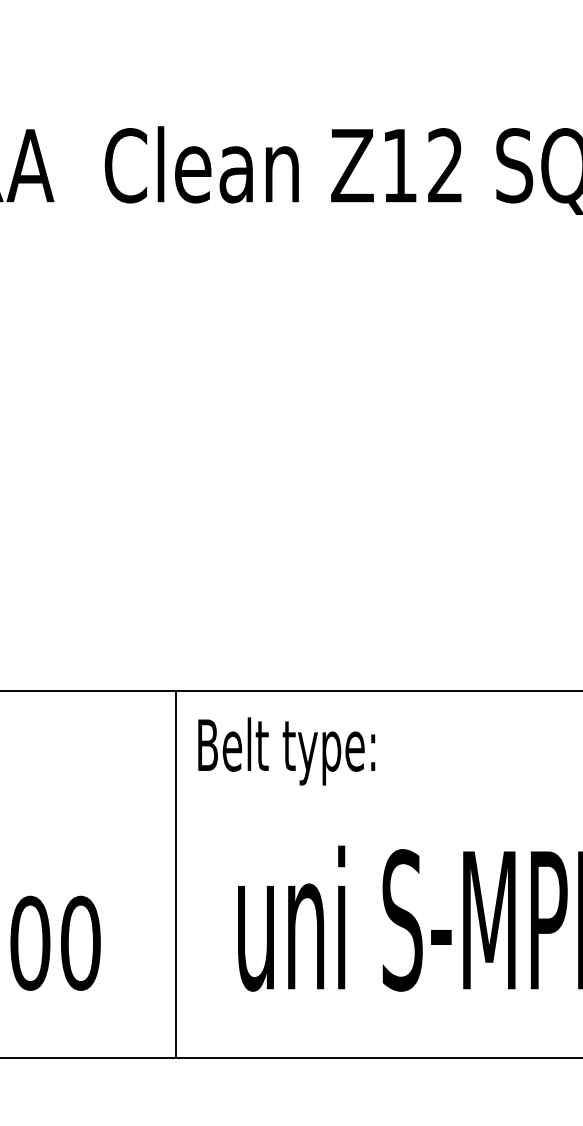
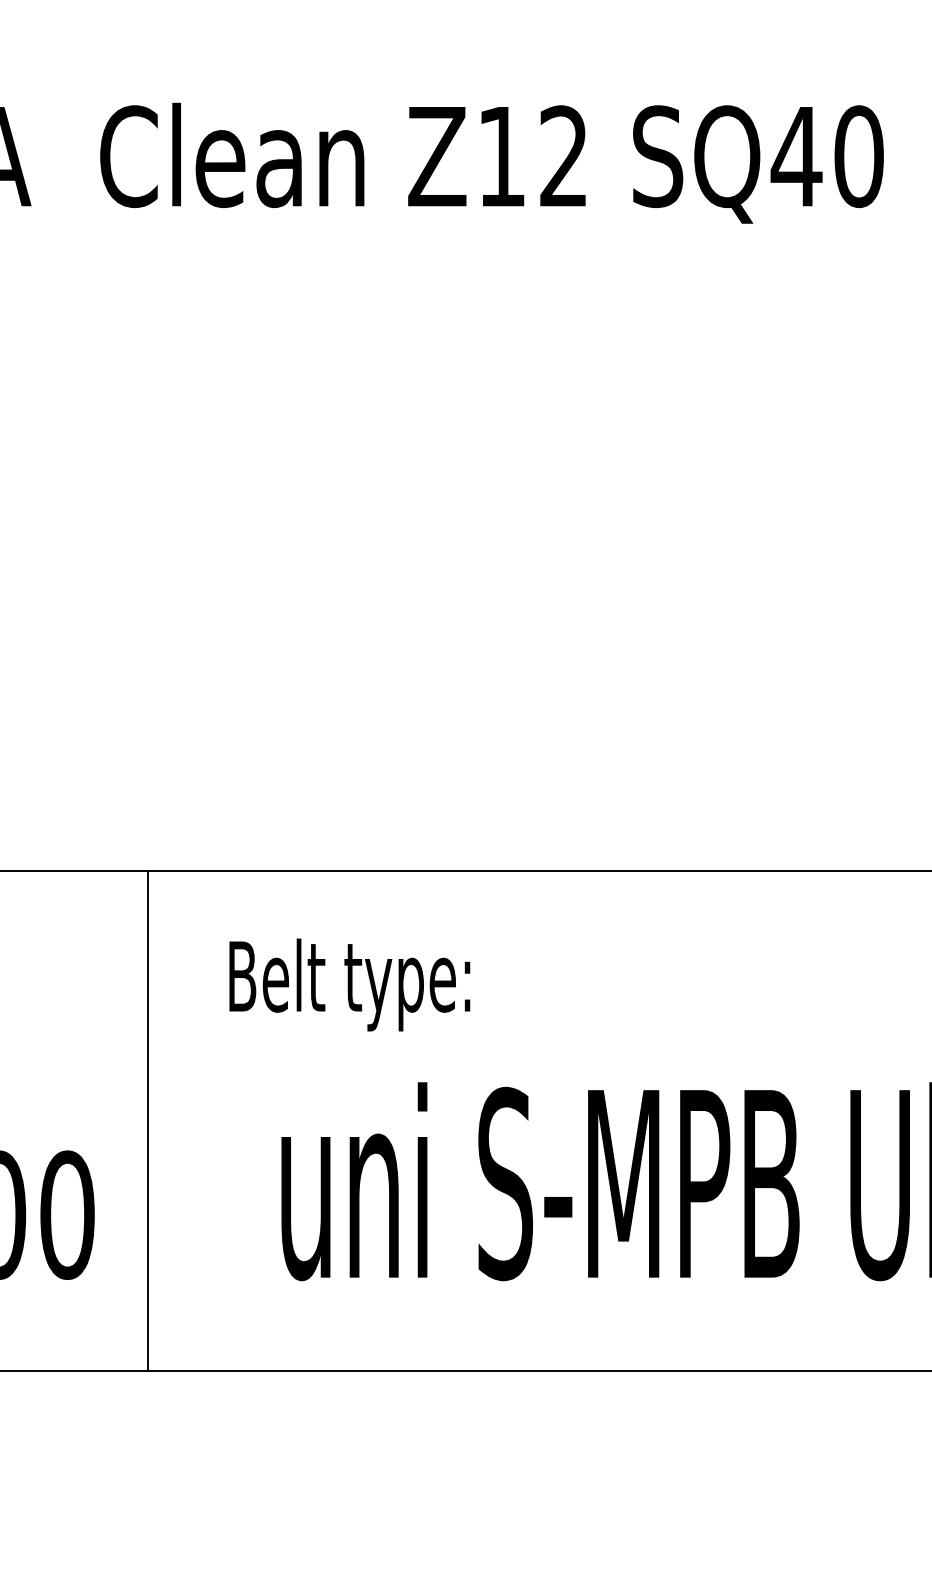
text: (286, 751) -> (349, 984), moved
line: (176, 874) -> (148, 1121), moved

